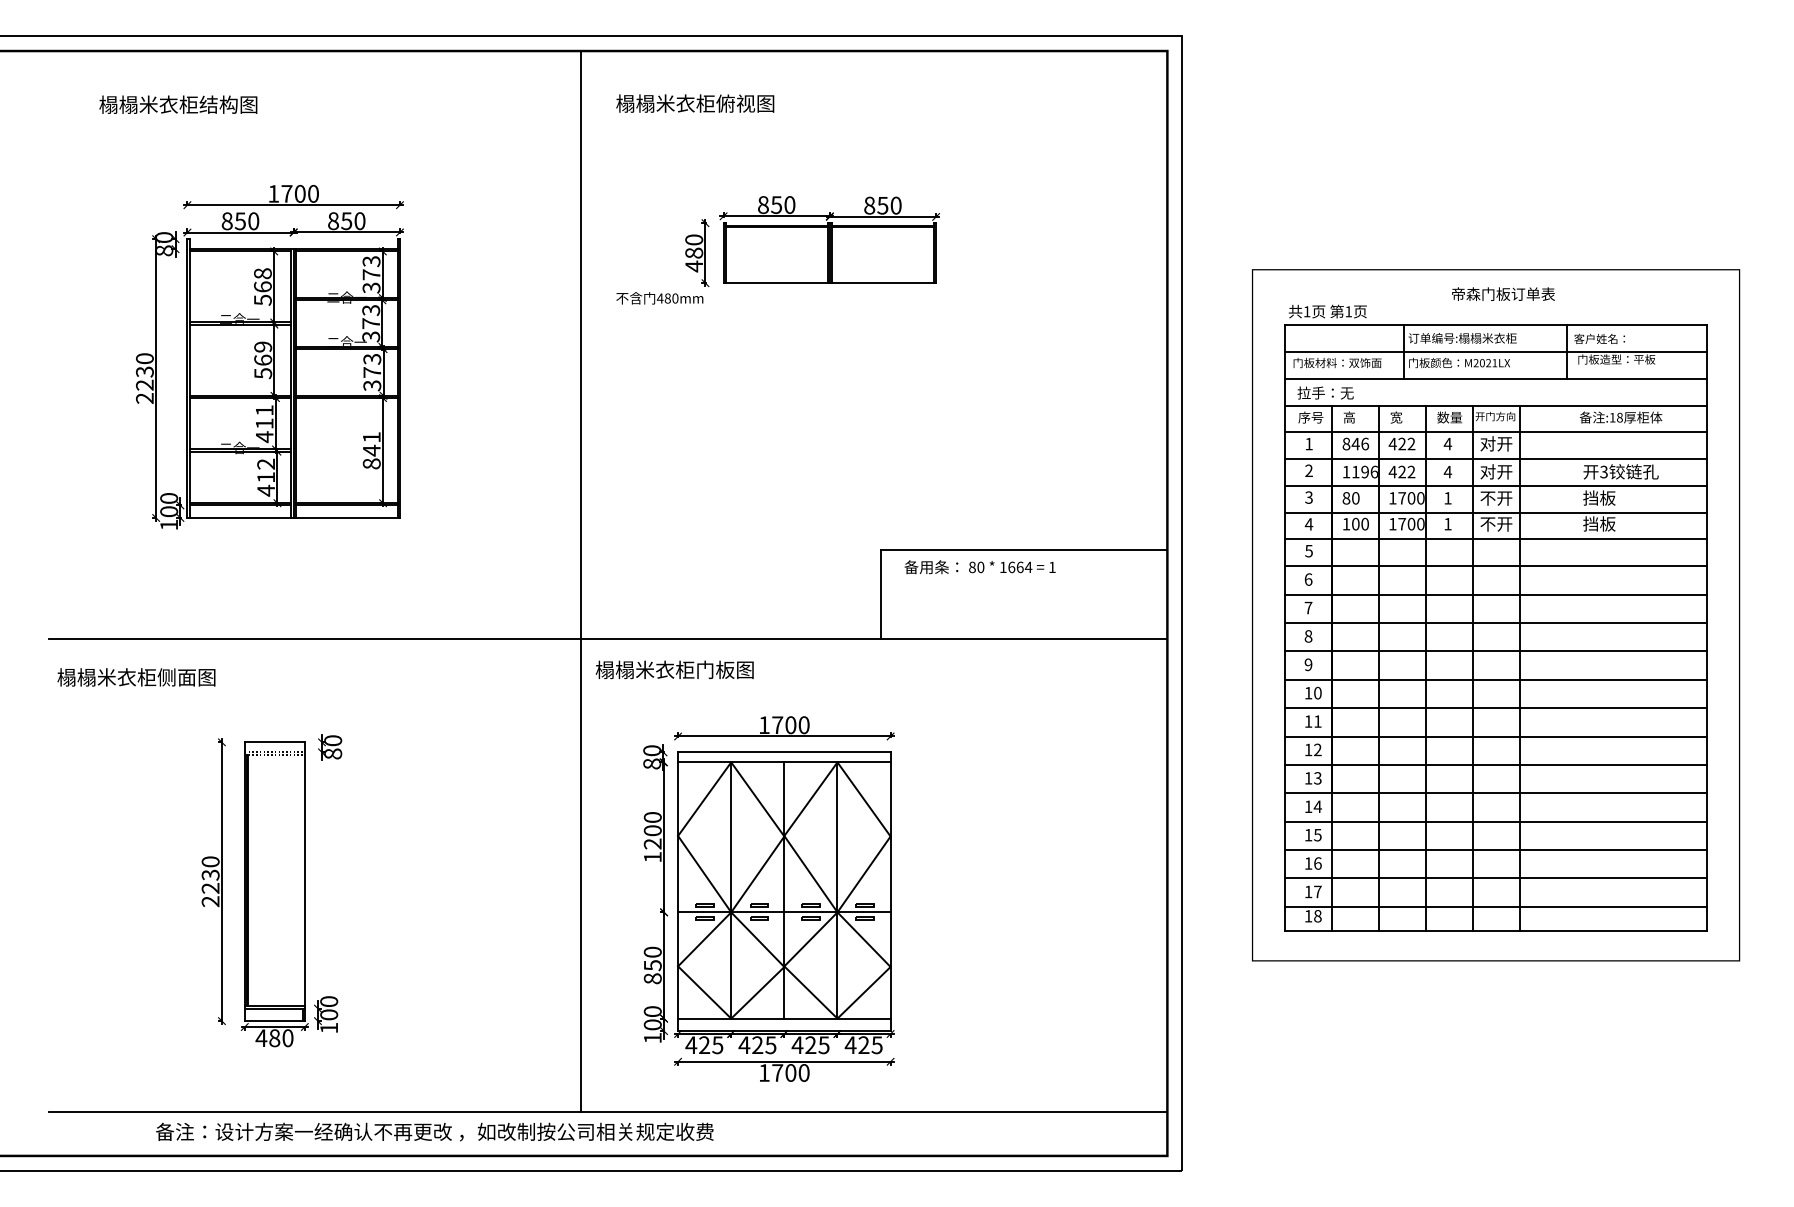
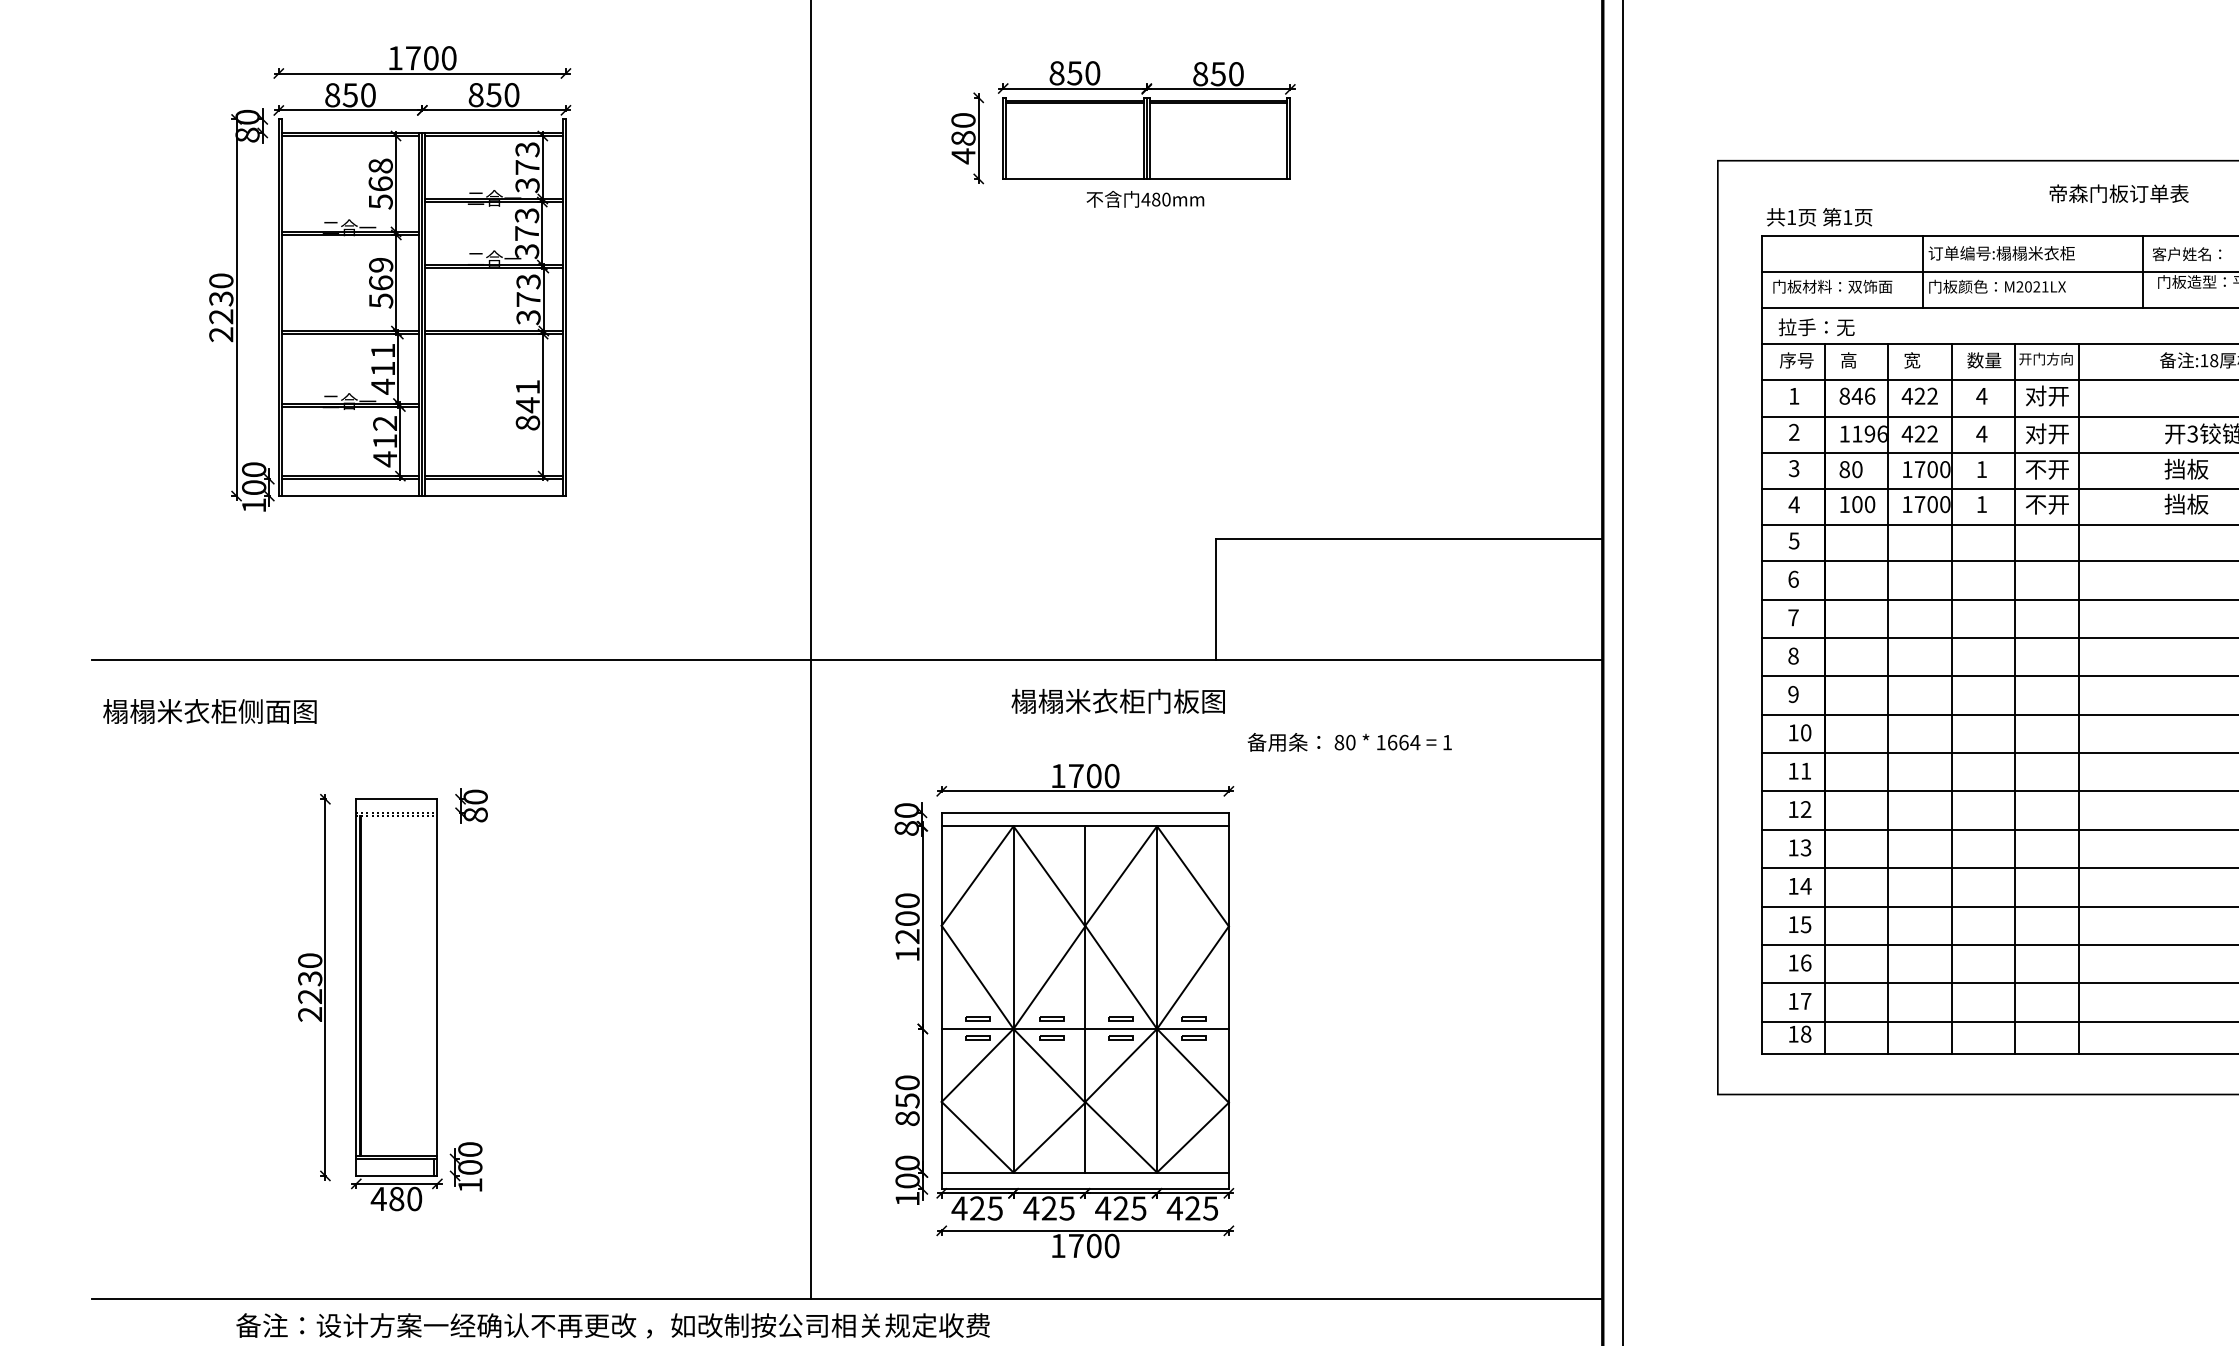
text: (1503, 293) -> (2119, 192), moved
text: (659, 298) -> (1144, 199), moved
text: (979, 567) -> (1348, 742), moved
text: (674, 669) -> (1117, 700), moved

